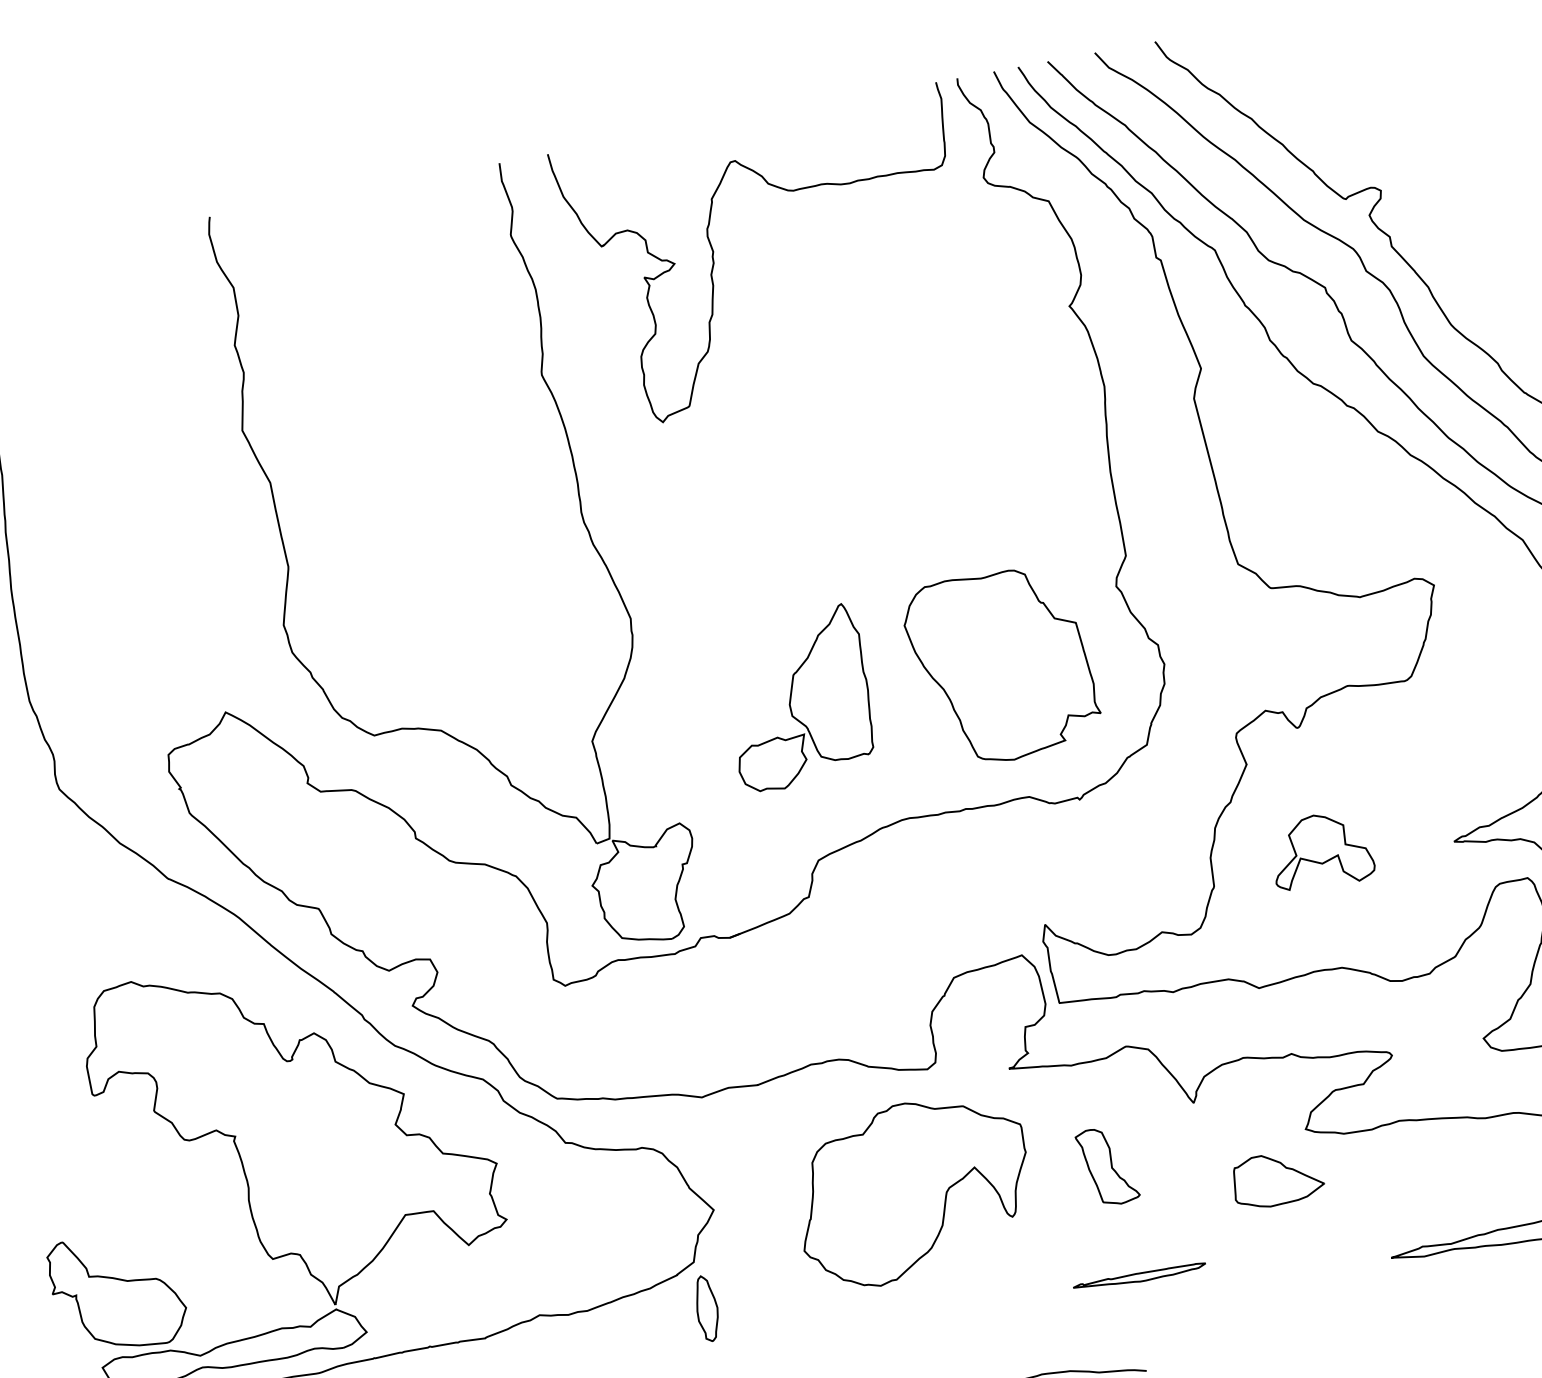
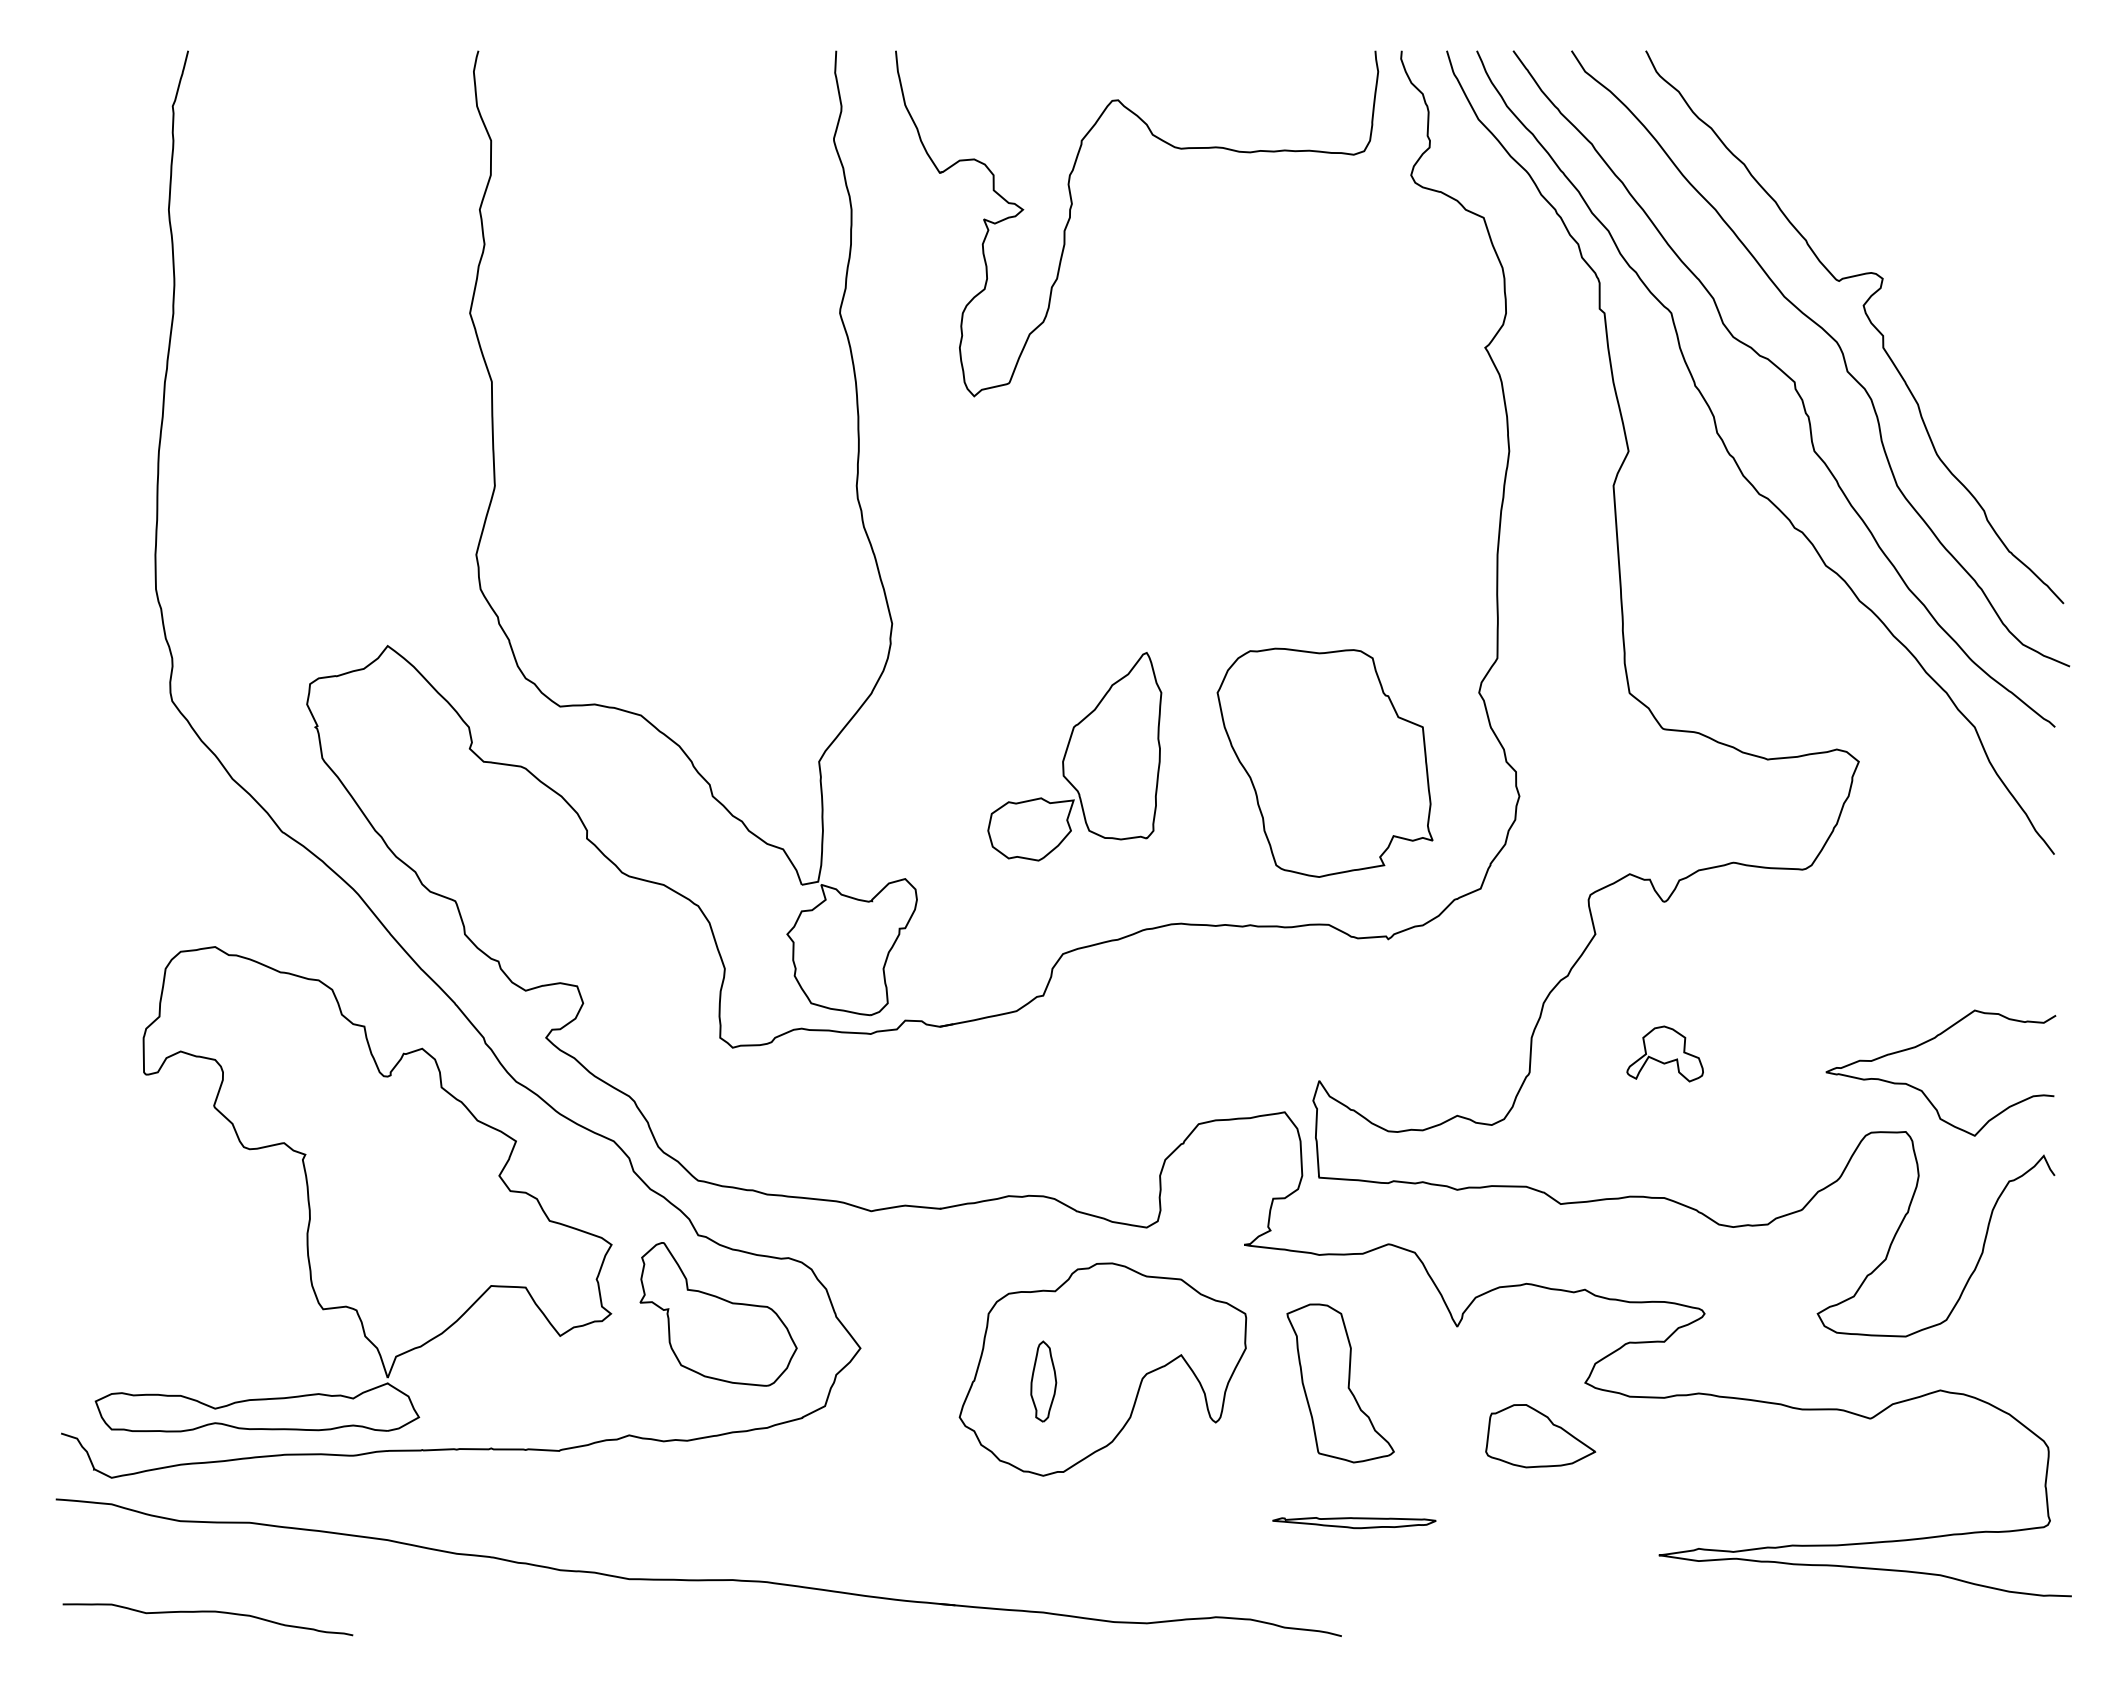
part: (1320, 850) -> (1664, 1053), size x0.62
part: (1107, 1166) -> (1340, 1383), size x1.67
part: (117, 1292) -> (718, 1314), moved
part: (706, 1308) -> (1043, 1381), moved

